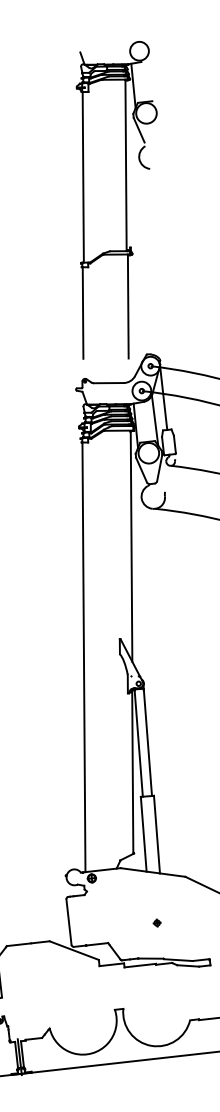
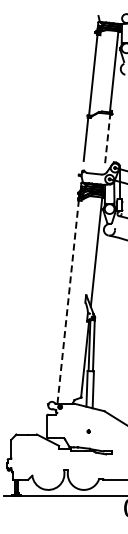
line: (127, 306) -> (107, 138), solid -> dashed
line: (84, 655) -> (68, 301), solid -> dashed

